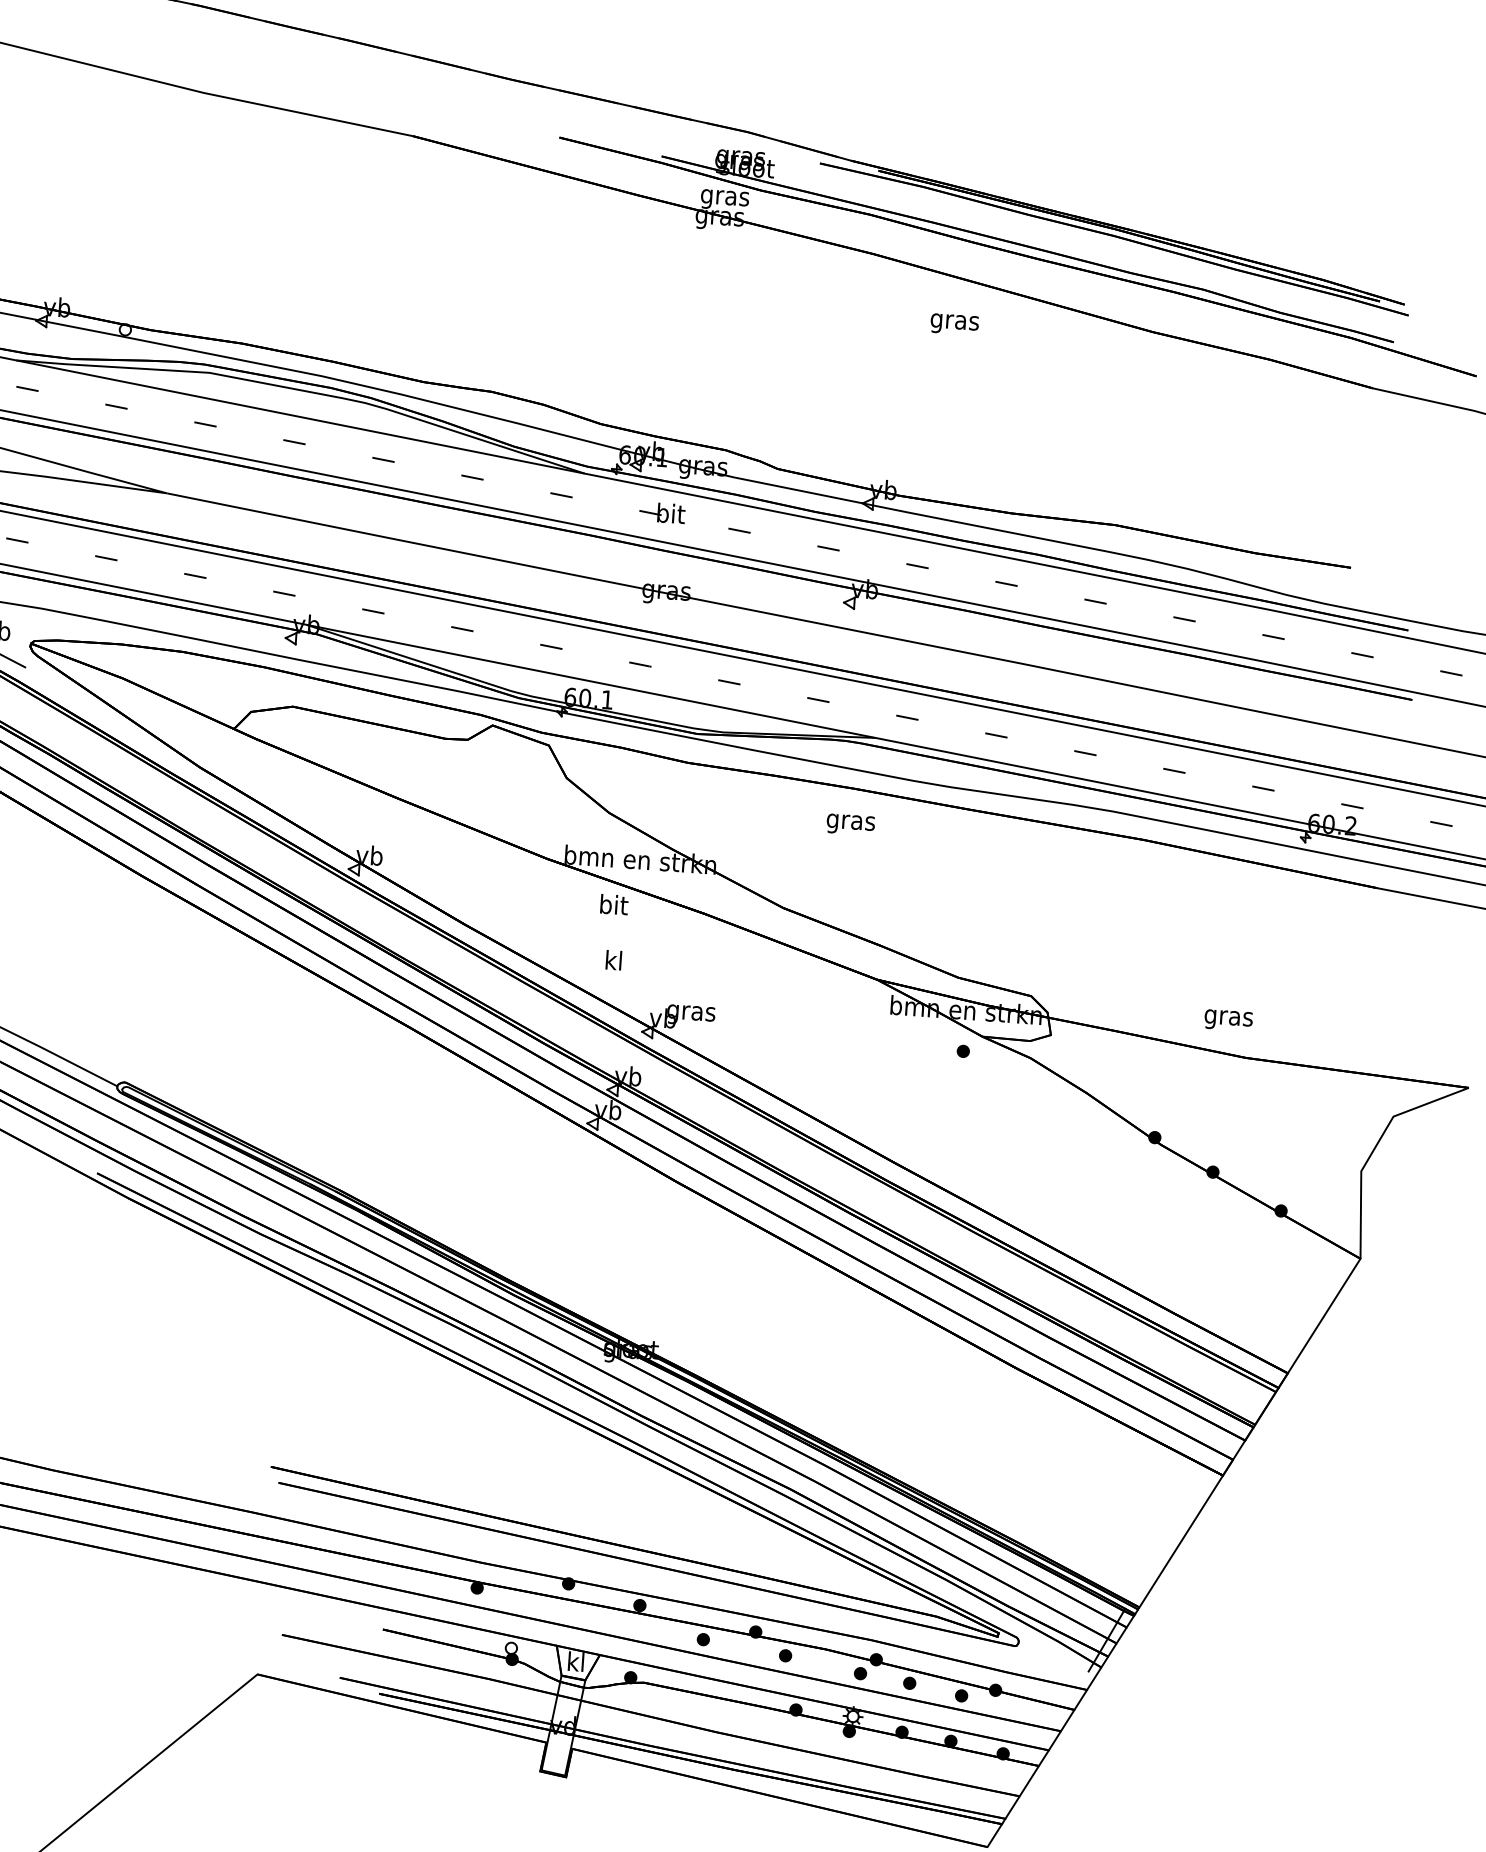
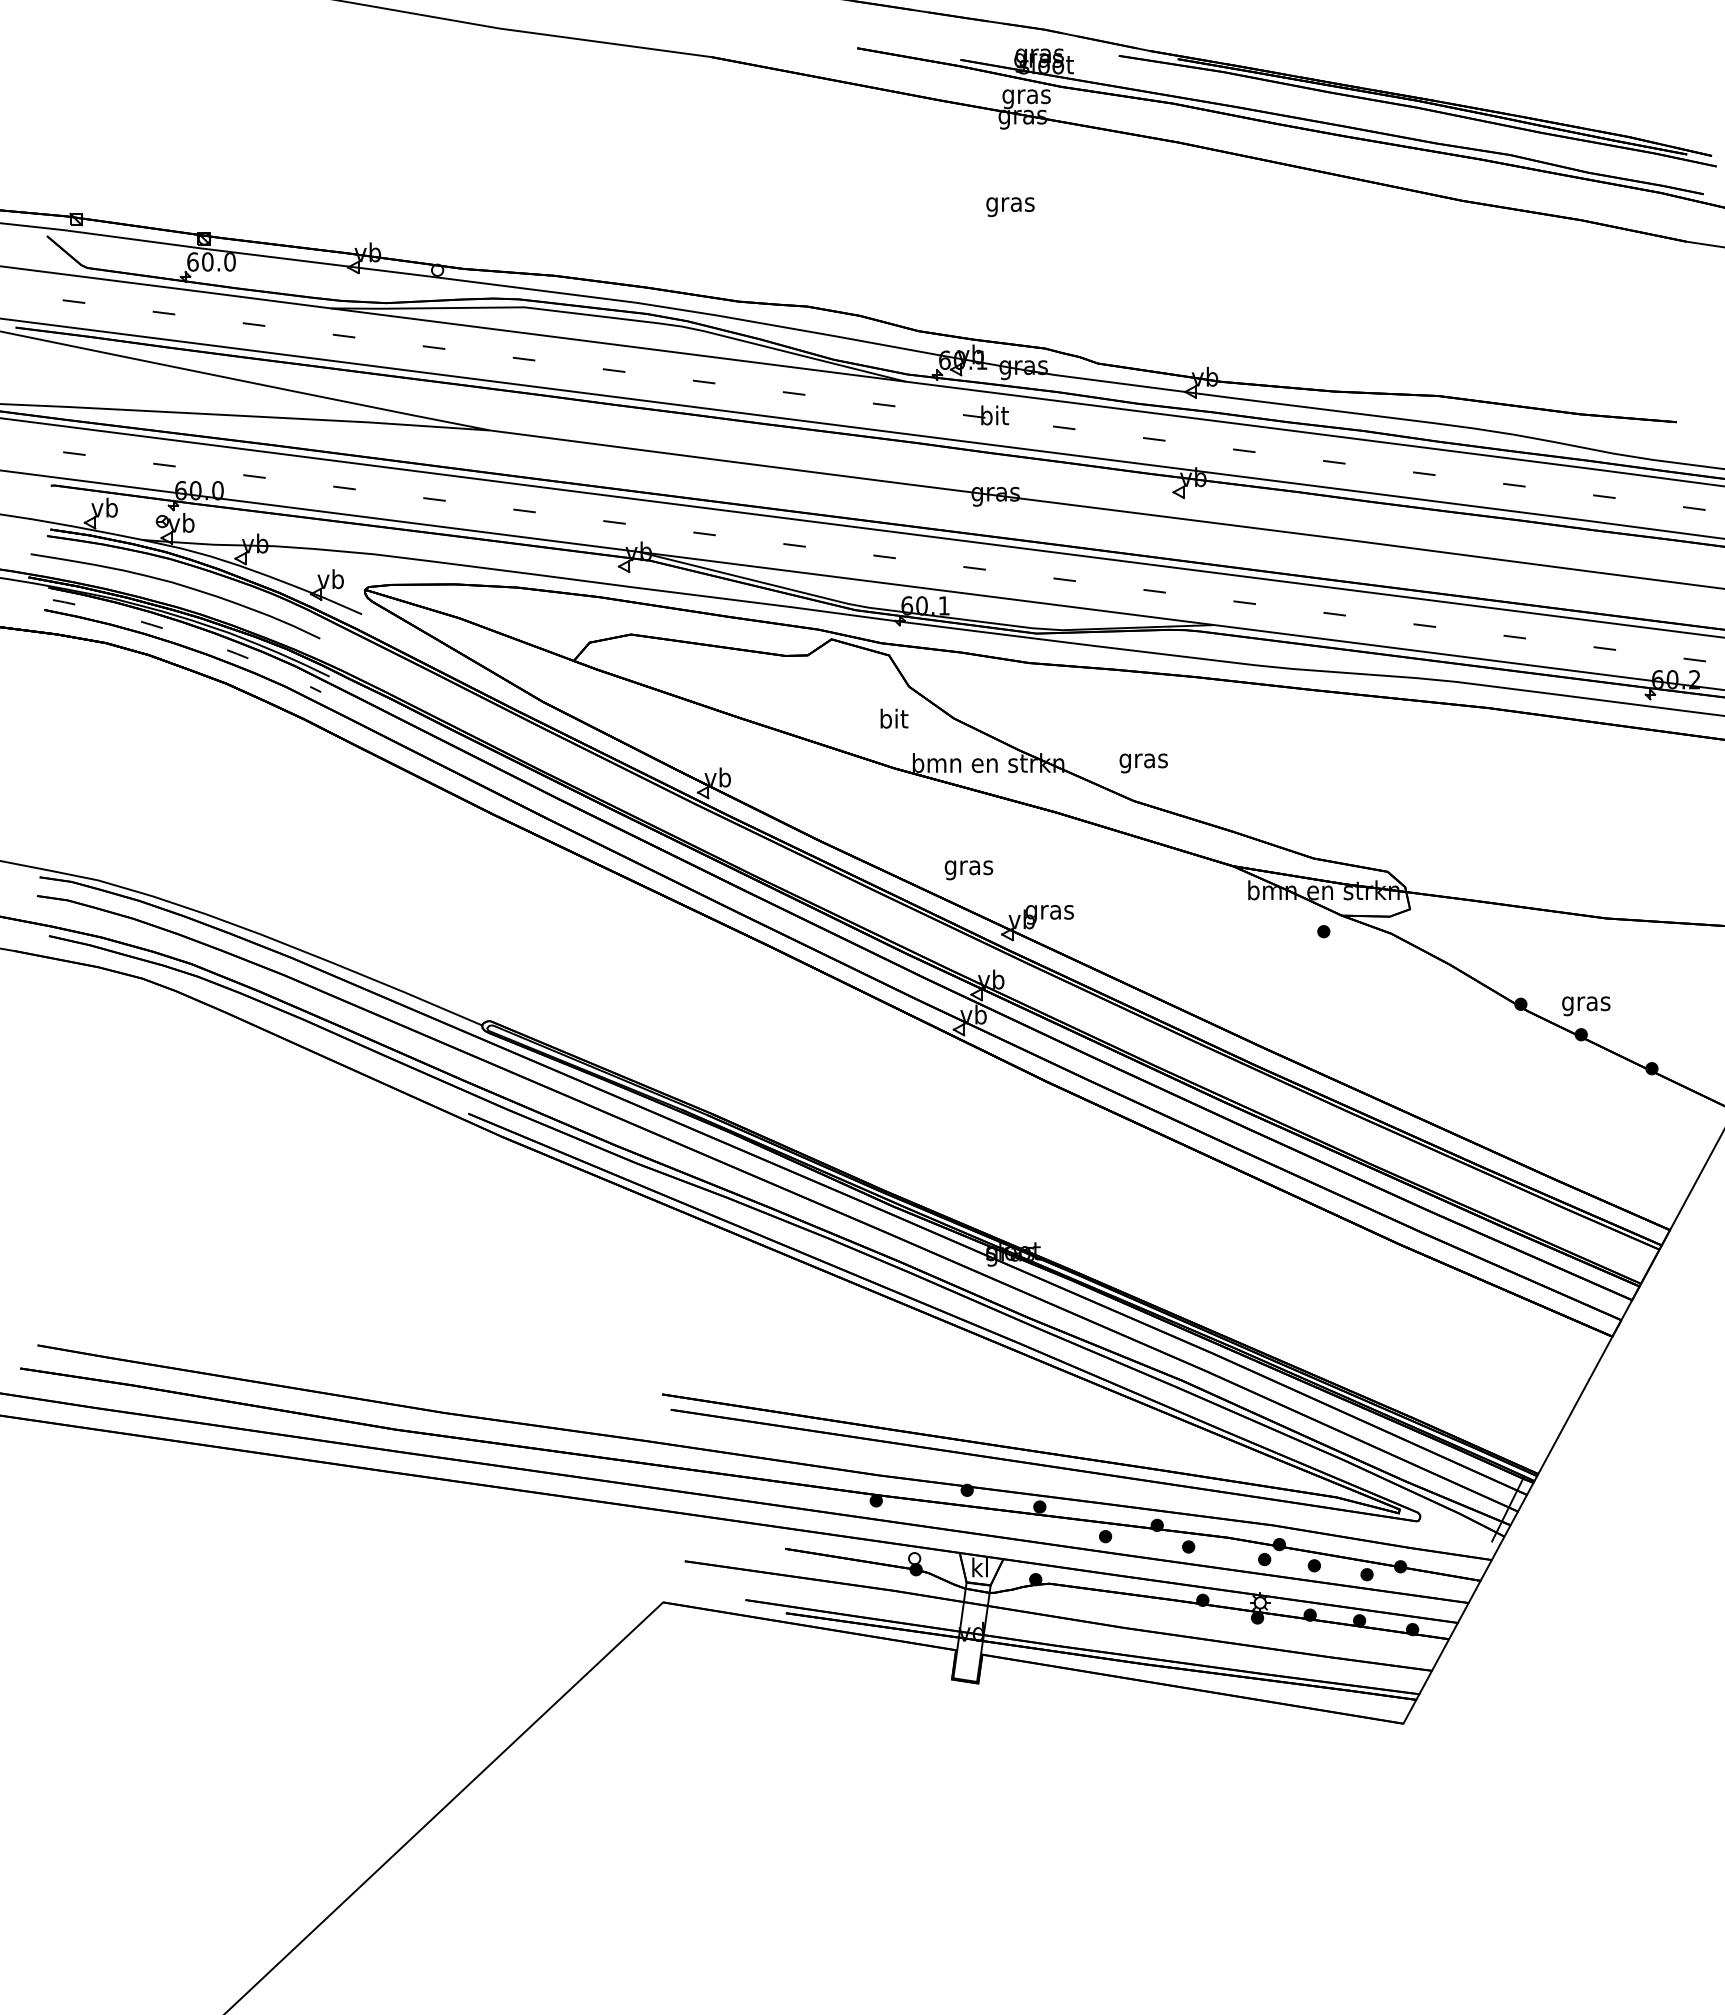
text: (954, 324) -> (1010, 207), moved
text: (850, 824) -> (1143, 763), moved
text: (614, 904) -> (894, 718), moved
text: (613, 962) -> (968, 867), kl -> gras
text: (1228, 1020) -> (1586, 1006), moved

